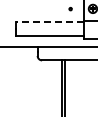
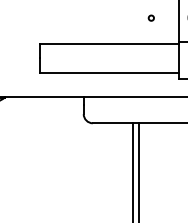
line: (50, 21) -> (110, 43), dashed -> solid

